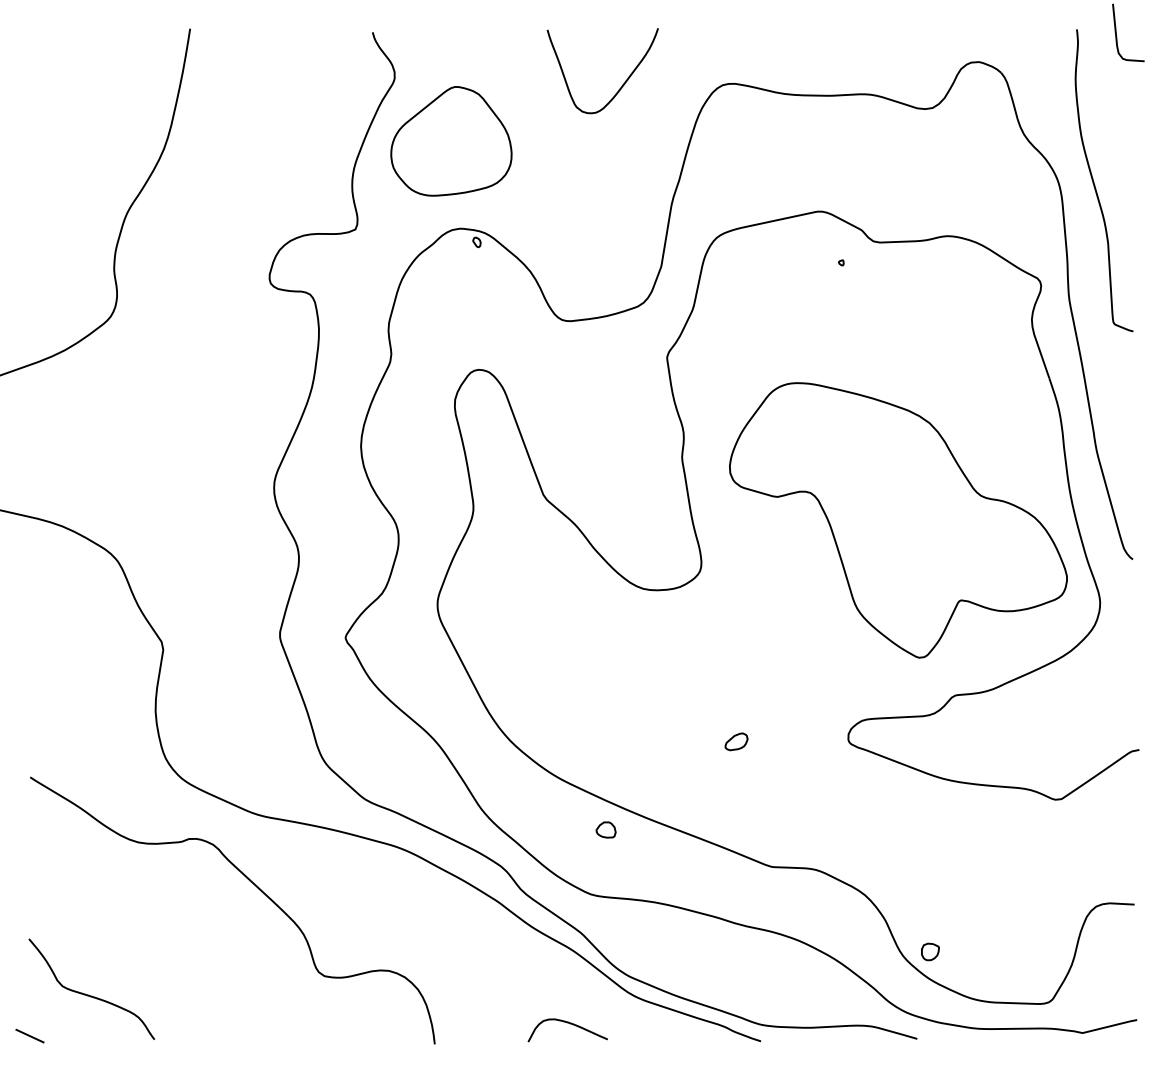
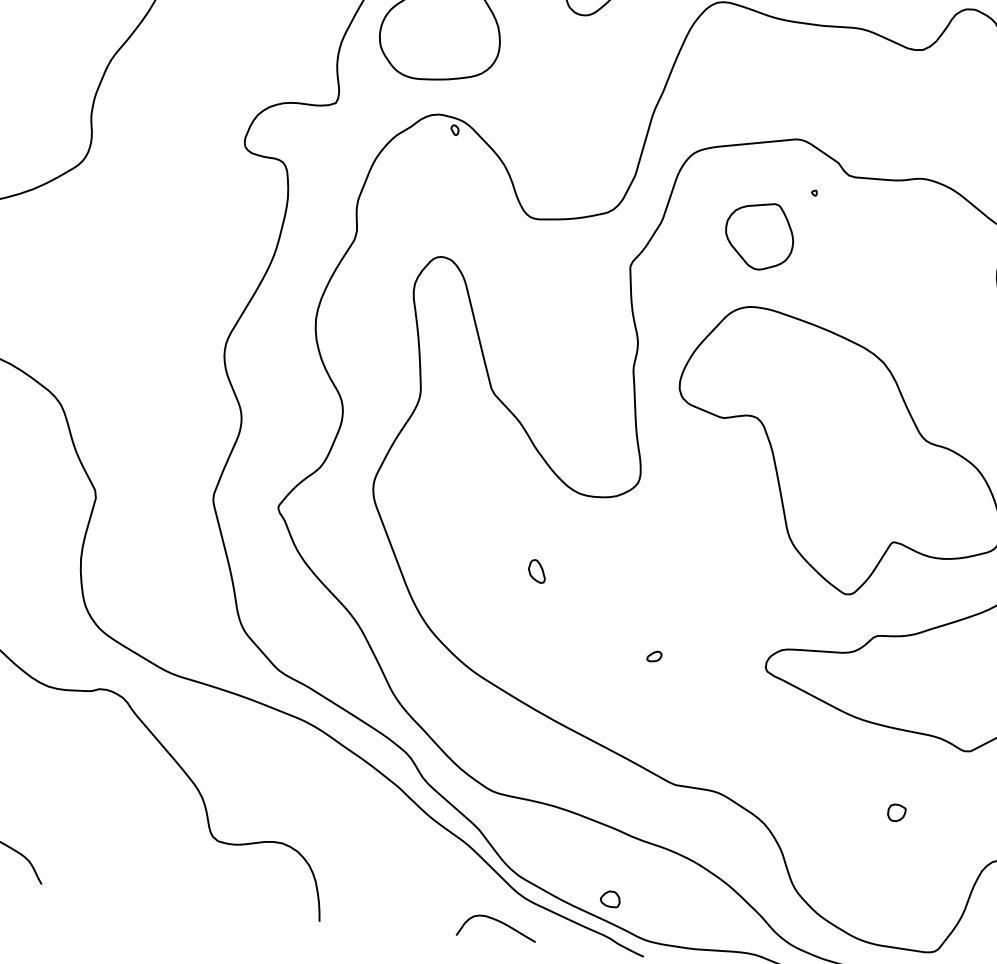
part: (791, 311) -> (759, 235), added
part: (609, 670) -> (536, 570), added
part: (736, 741) -> (654, 656), size x0.62
part: (605, 829) -> (609, 898), moved
part: (930, 951) -> (896, 812), moved
curve: (570, 1024) -> (500, 923), moved

